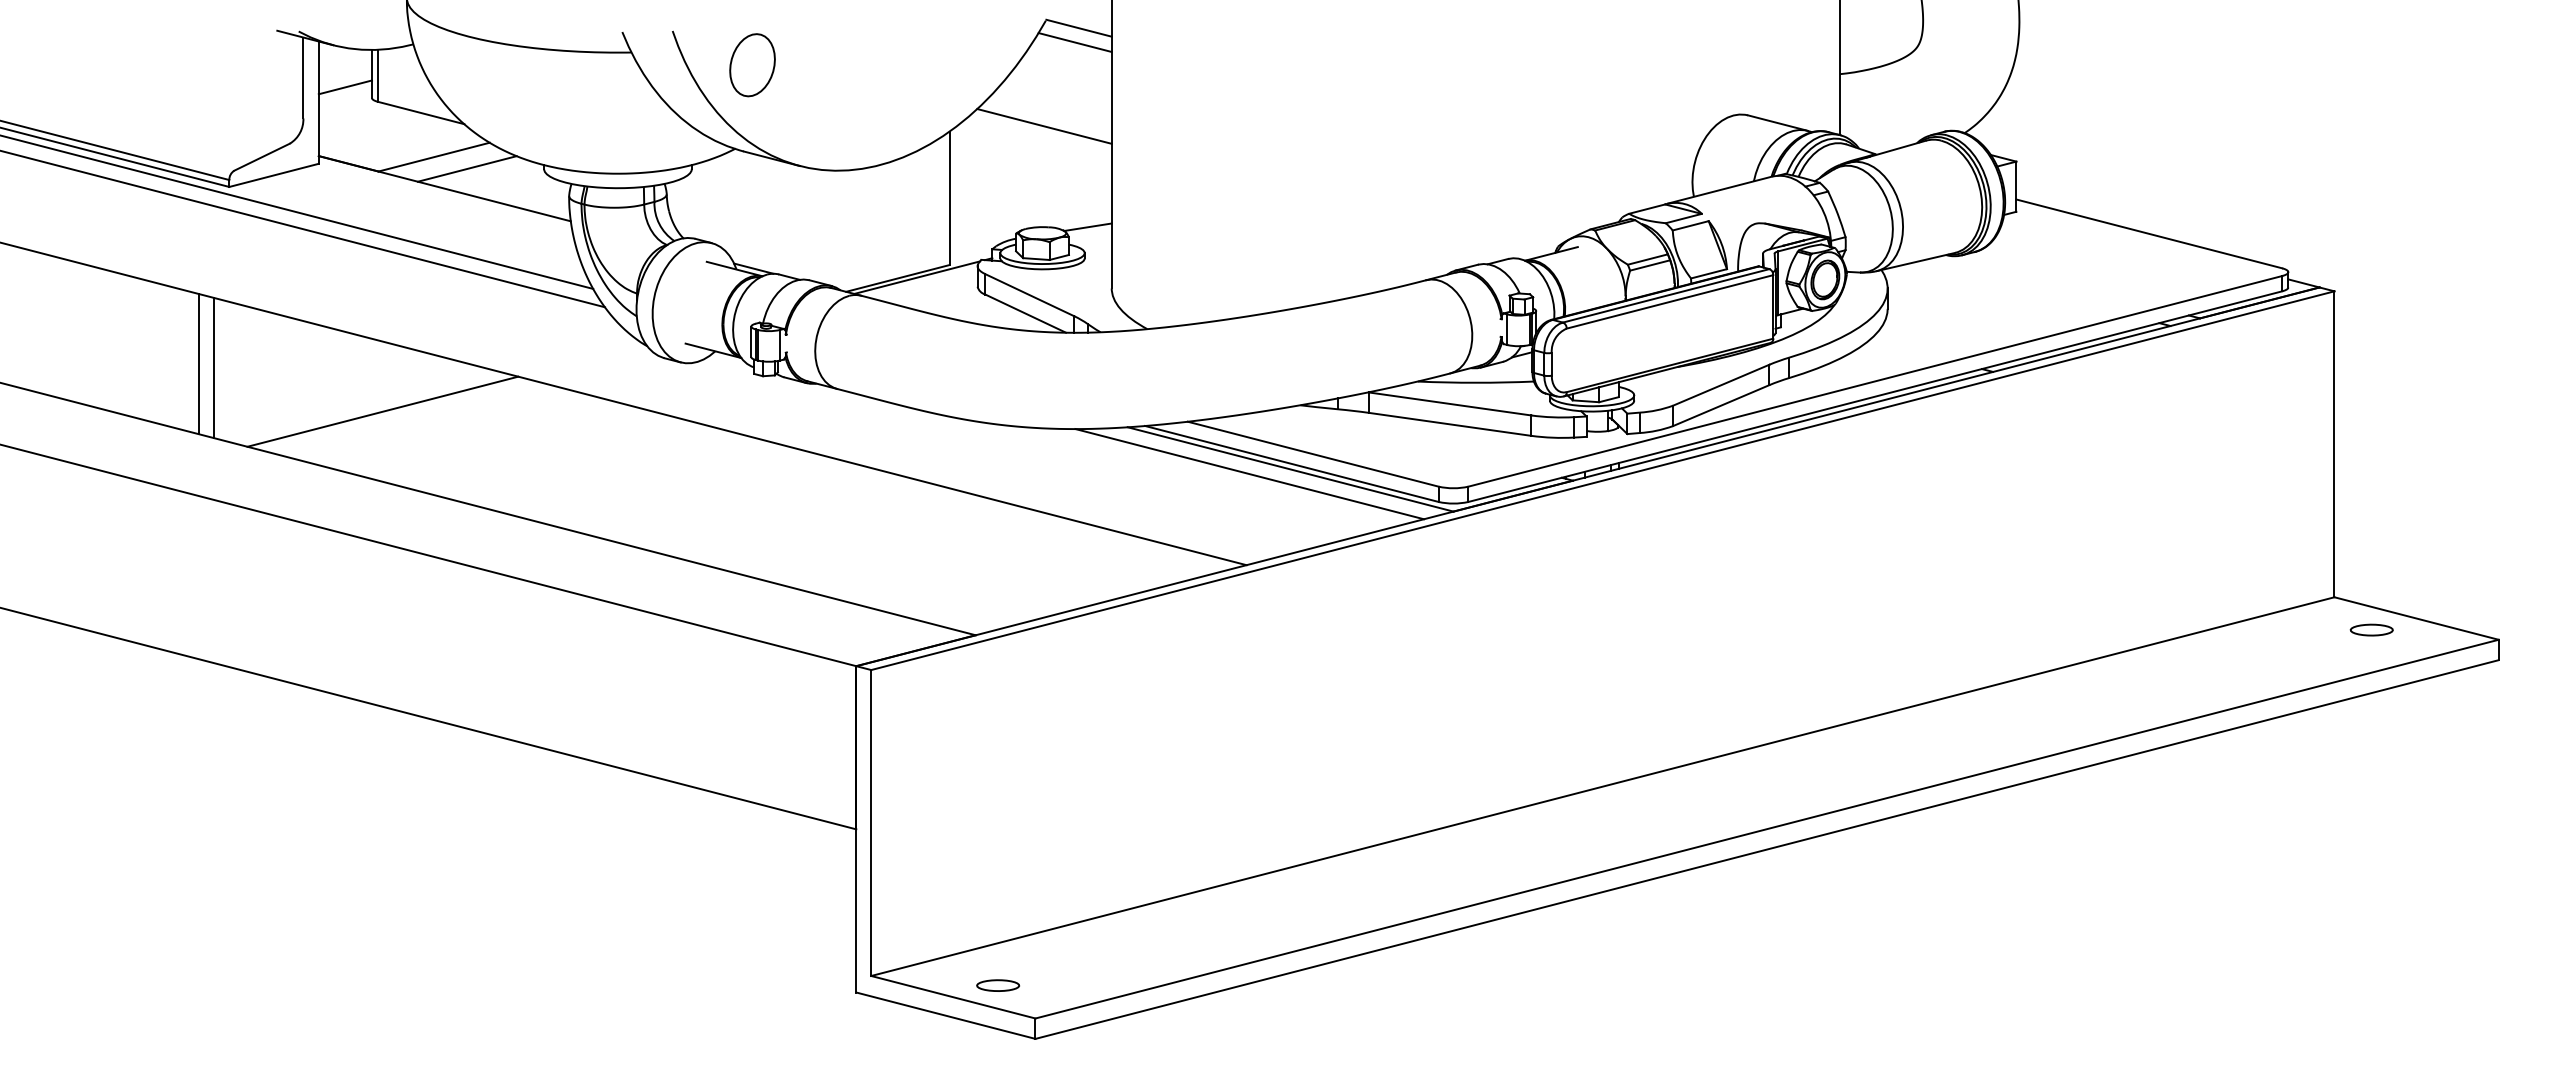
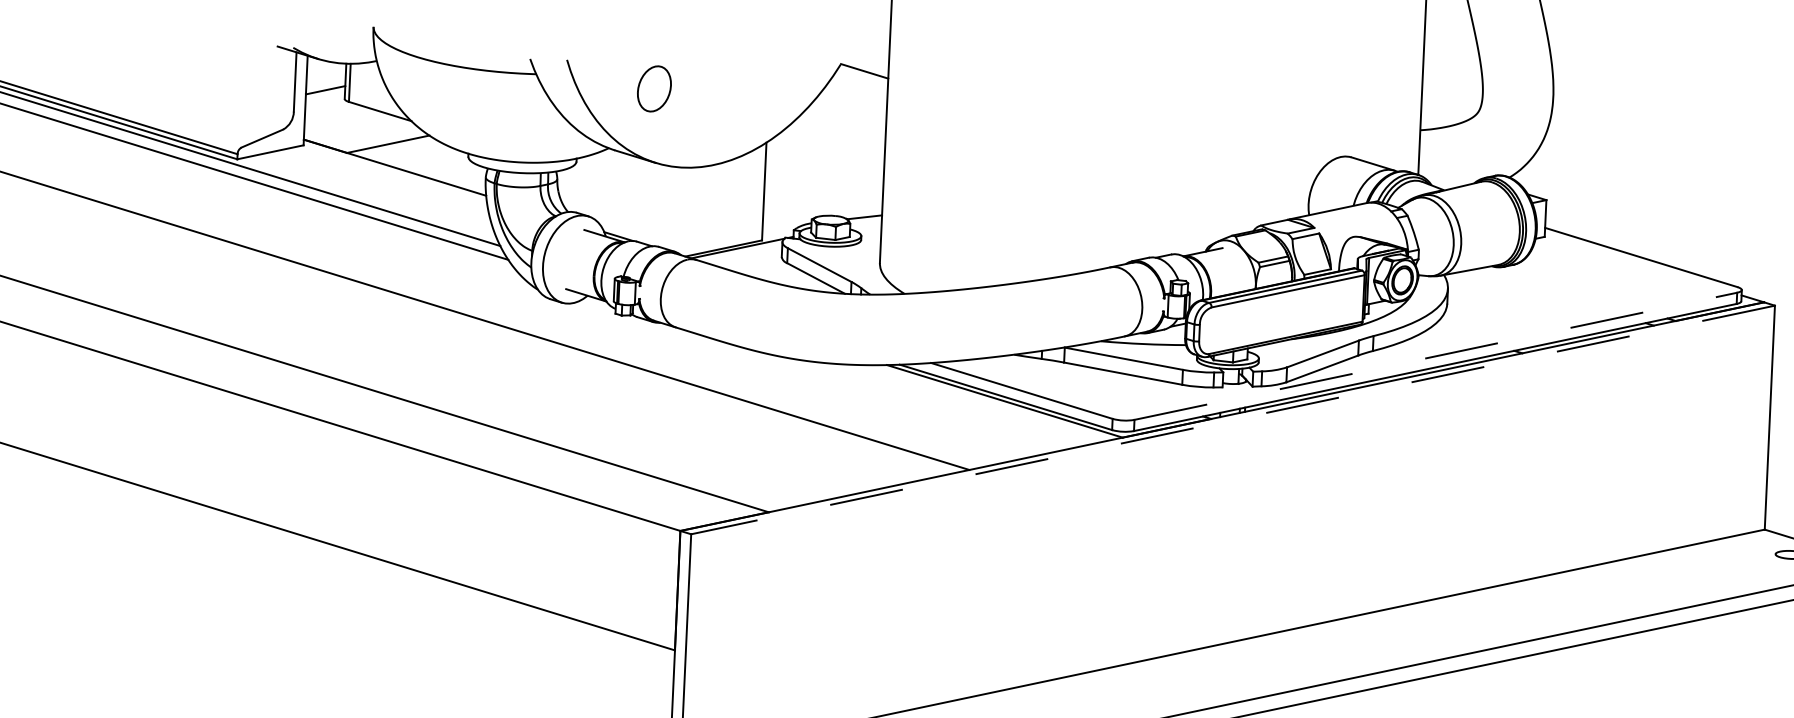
line: (1074, 42) -> (860, 81), removed
part: (752, 65) -> (654, 89), moved
line: (1044, 126) -> (836, 142), removed
line: (466, 168) -> (411, 153), removed
line: (199, 364) -> (209, 288), removed
line: (214, 368) -> (220, 291), removed
line: (1875, 381) -> (1435, 356), solid -> dashed
line: (382, 411) -> (342, 328), removed
line: (1249, 474) -> (974, 403), removed
line: (1602, 480) -> (1232, 419), solid -> dashed

